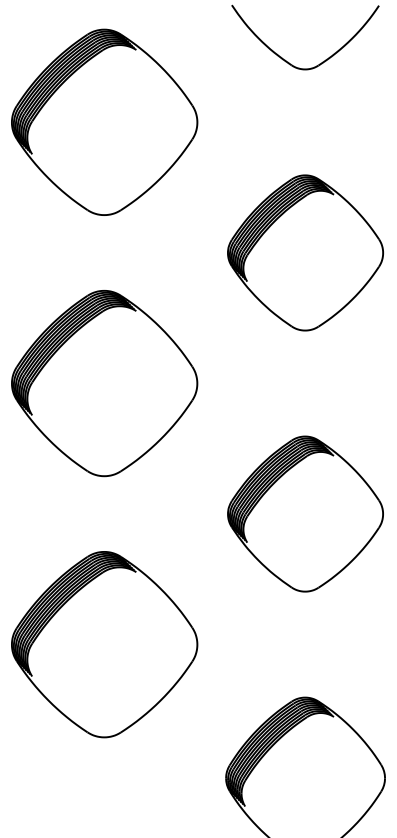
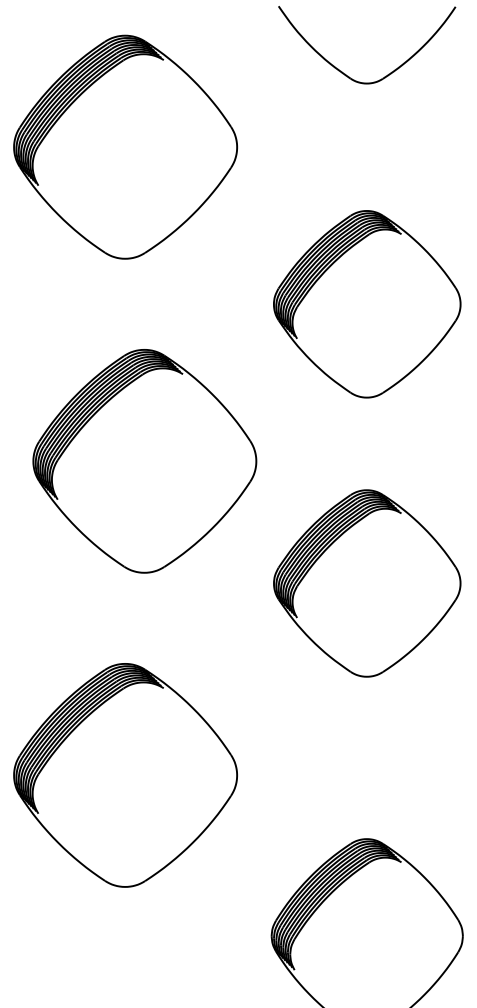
part: (104, 383) -> (144, 461), moved
part: (305, 513) -> (367, 582), moved

